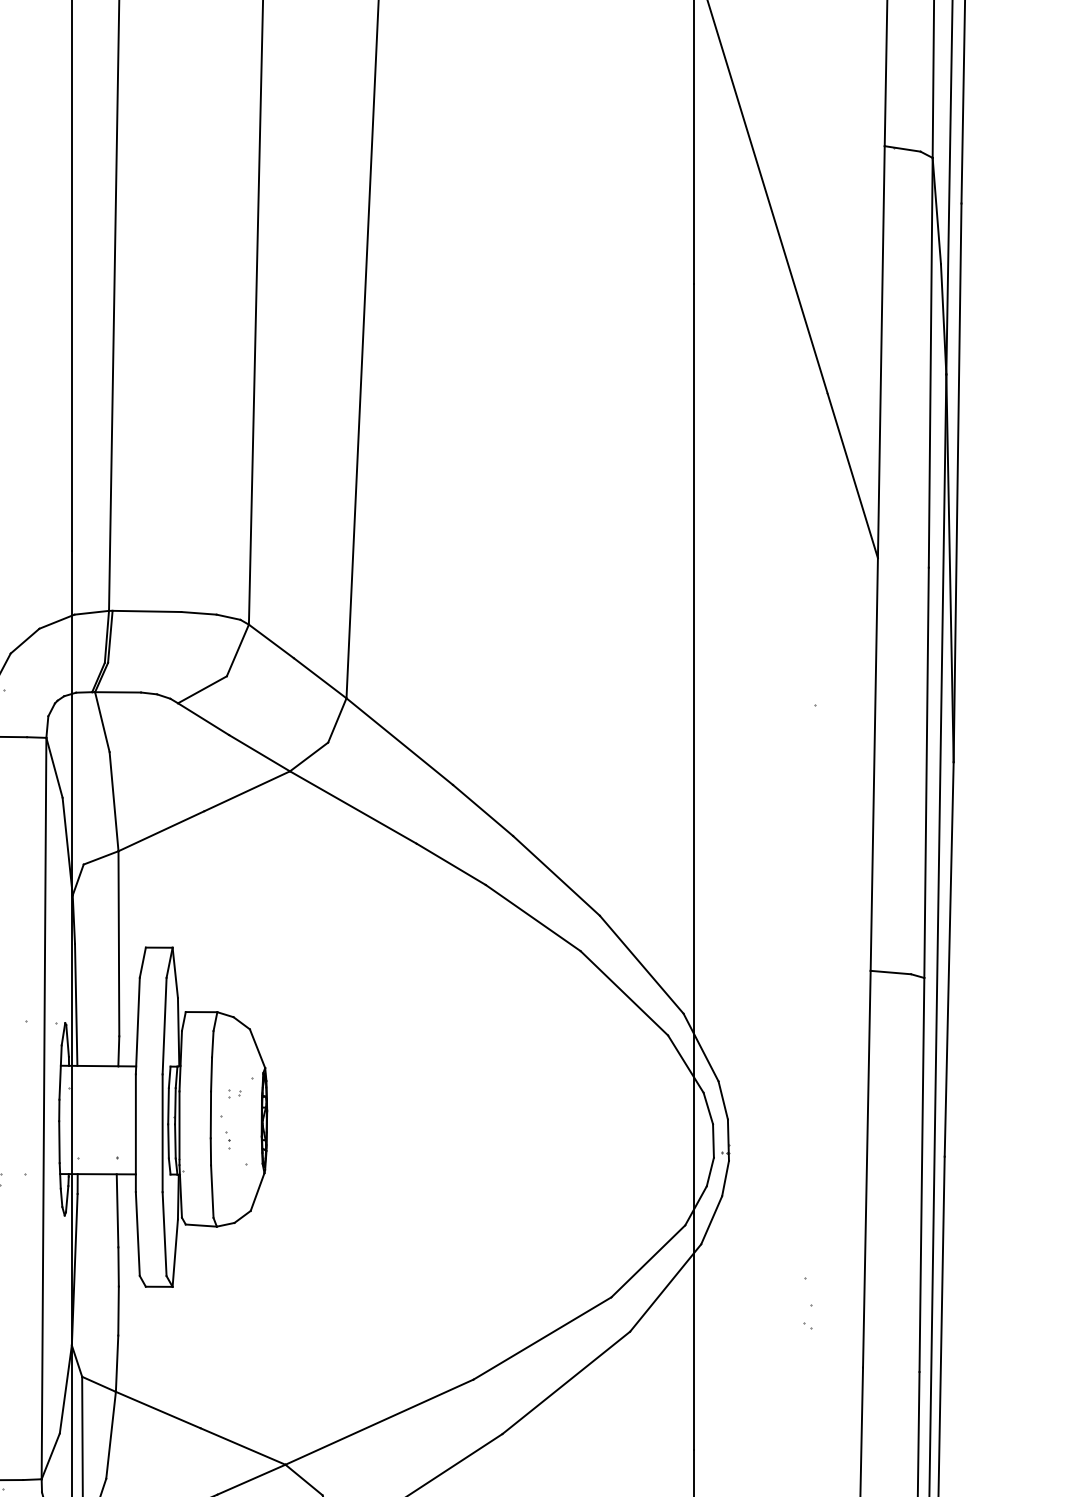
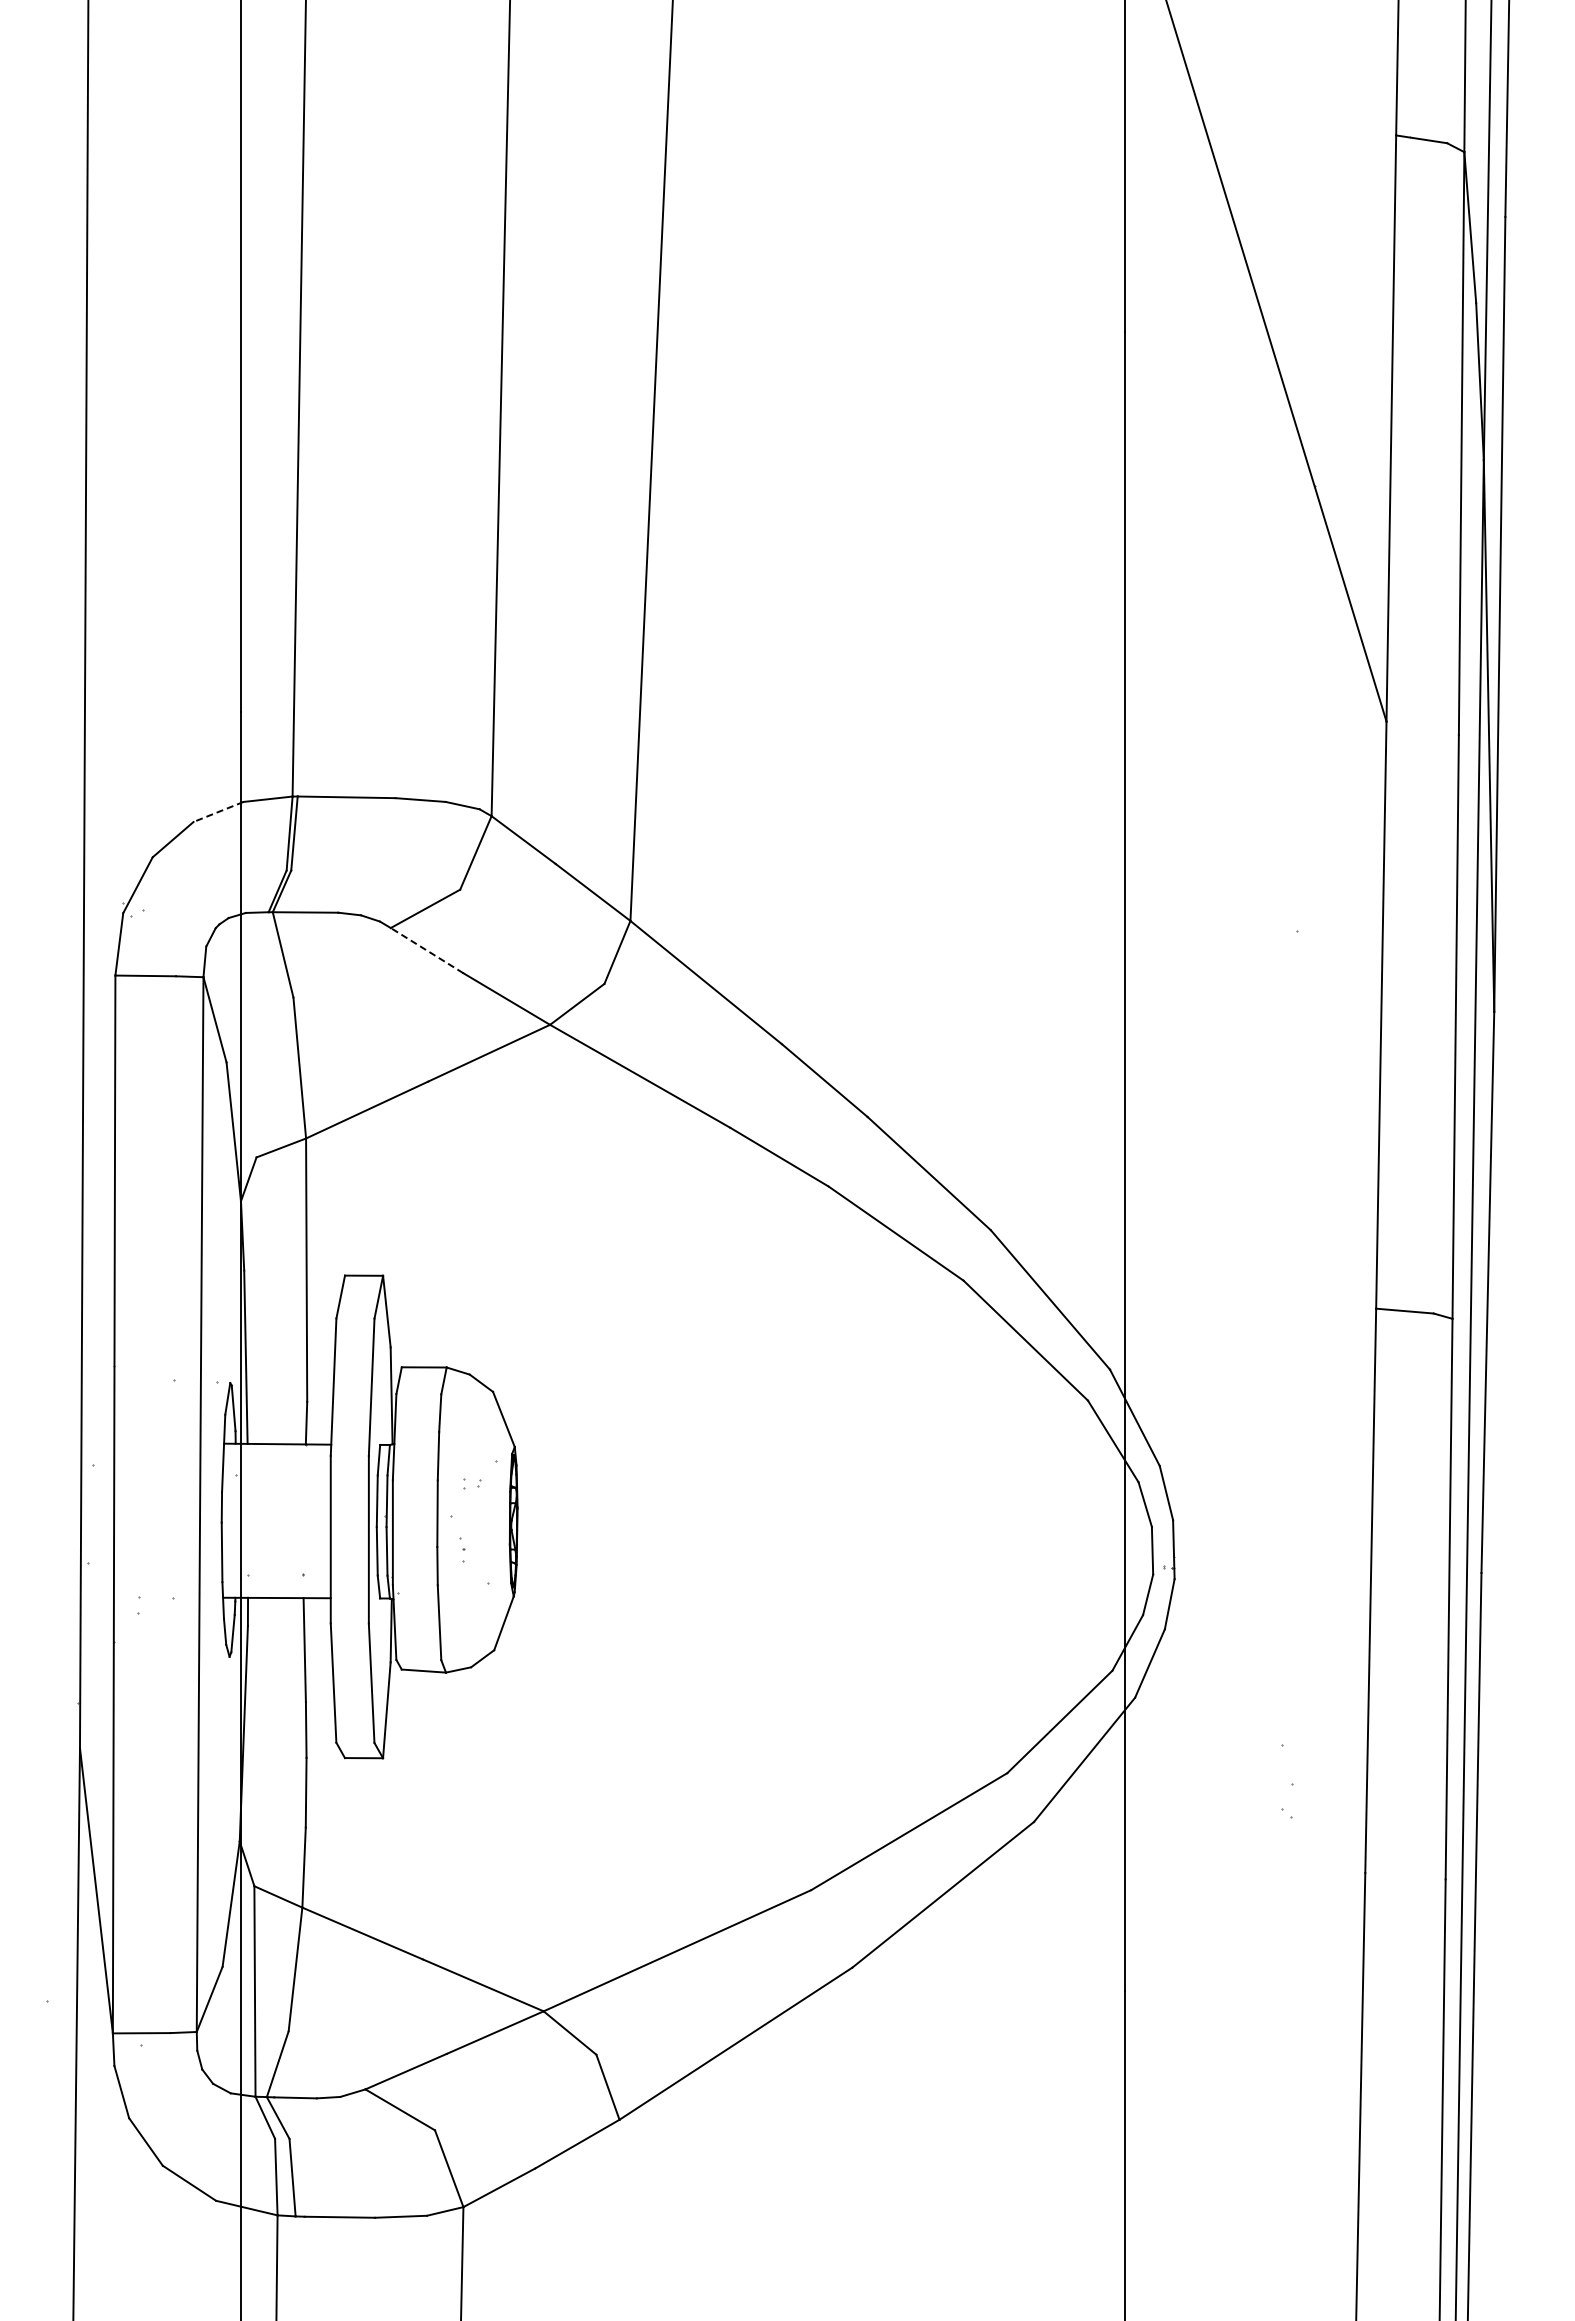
line: (56, 621) -> (218, 811), solid -> dashed
line: (203, 719) -> (427, 950), solid -> dashed

